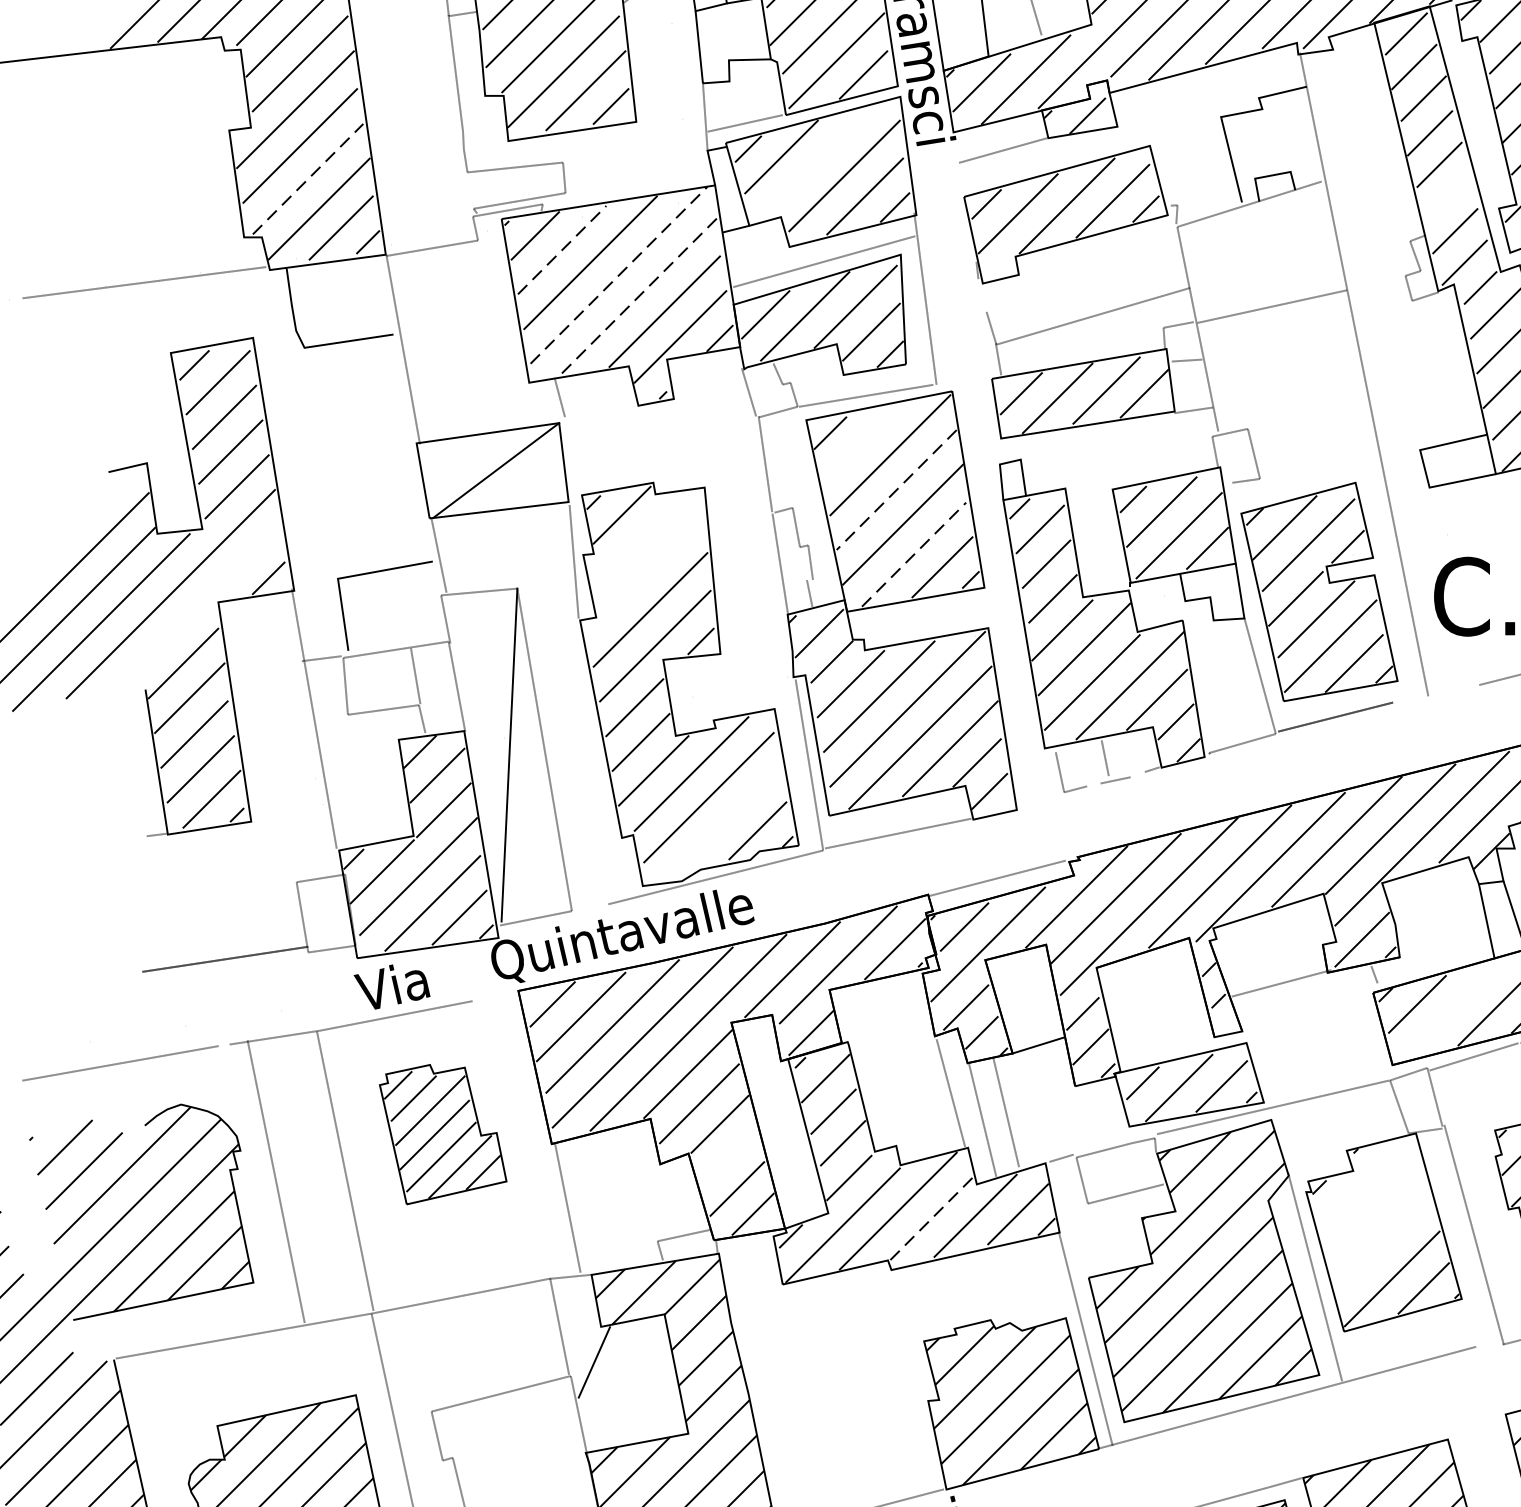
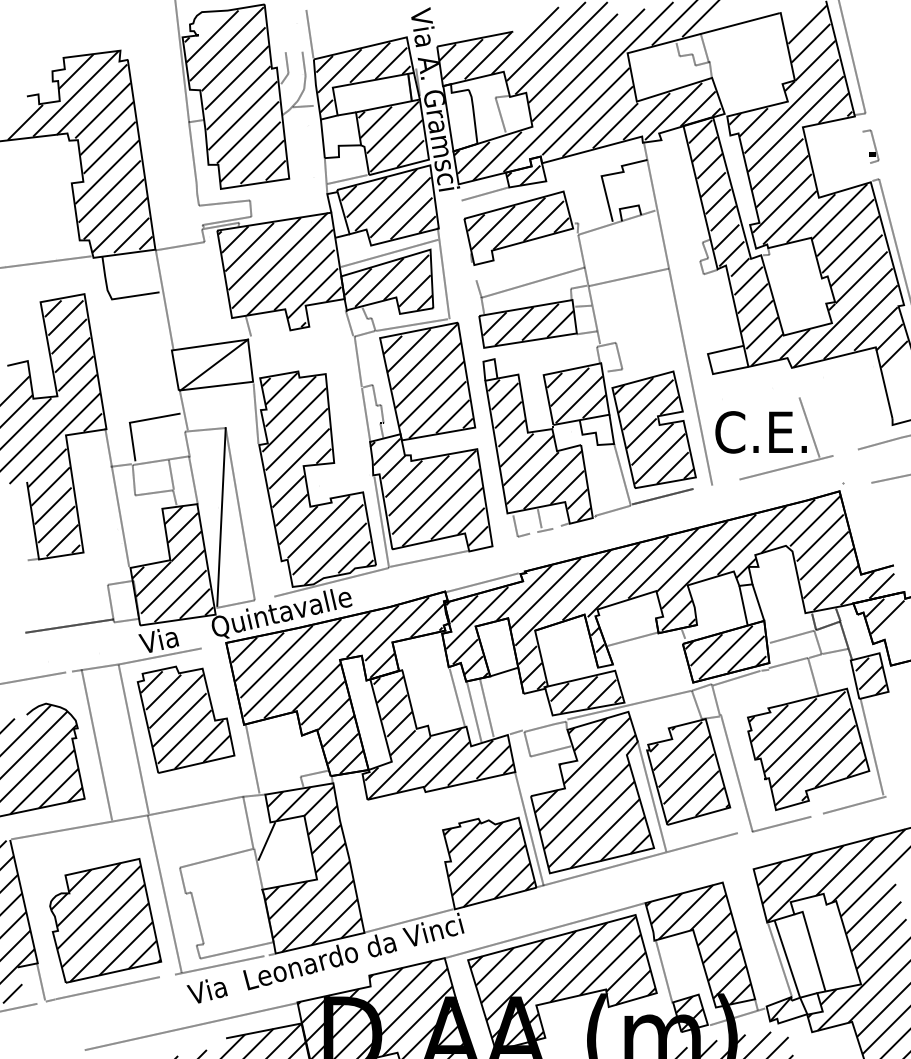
line: (816, 160) -> (385, 199), added
line: (307, 179) -> (113, 209), dashed -> solid
line: (1449, 196) -> (723, 218), added
line: (561, 248) -> (249, 246), dashed -> solid
line: (618, 274) -> (279, 260), dashed -> solid
line: (638, 297) -> (290, 272), dashed -> solid
line: (859, 443) -> (408, 350), added
line: (895, 490) -> (427, 375), dashed -> solid
line: (638, 538) -> (290, 401), added
line: (913, 553) -> (437, 409), dashed -> solid
line: (646, 572) -> (294, 419), added
line: (196, 608) -> (54, 438), added
line: (722, 823) -> (335, 553), added
line: (1452, 1008) -> (725, 652), added
part: (442, 1134) -> (185, 719), size x1.43
line: (728, 1154) -> (338, 730), added
line: (1363, 1182) -> (677, 745), added
line: (1376, 1212) -> (684, 761), added
line: (932, 1218) -> (447, 764), dashed -> solid
line: (1383, 1244) -> (688, 778), added

